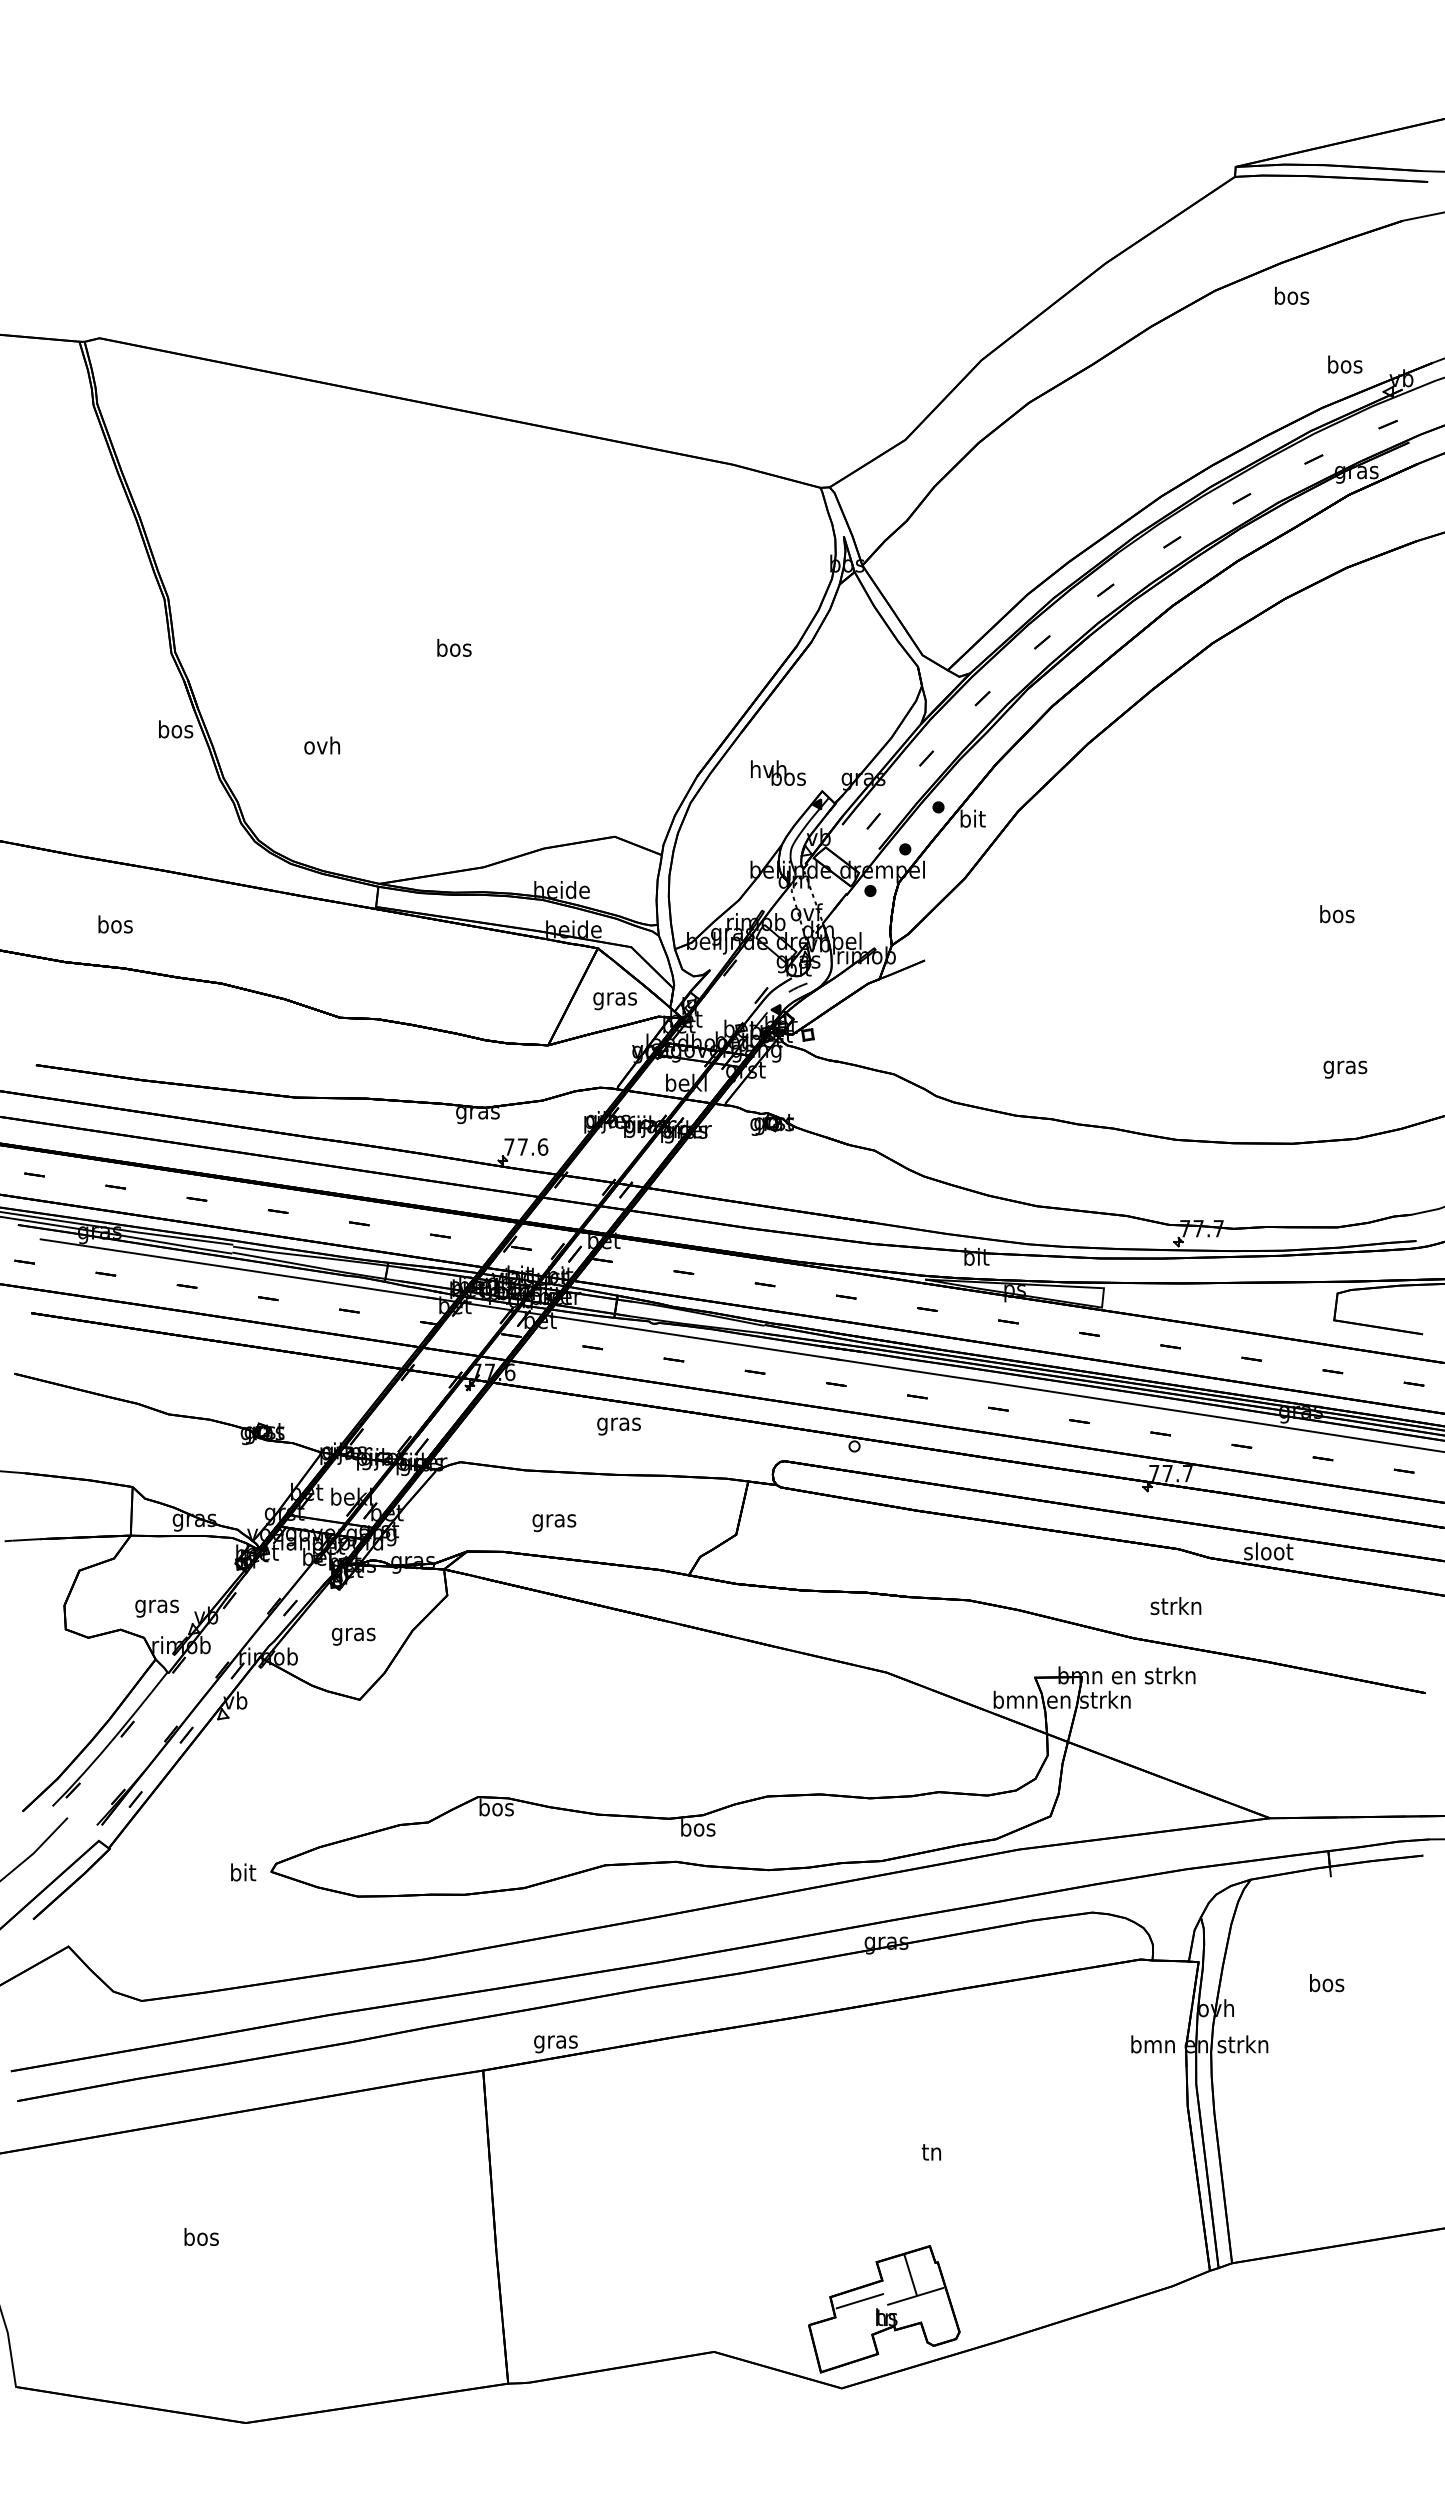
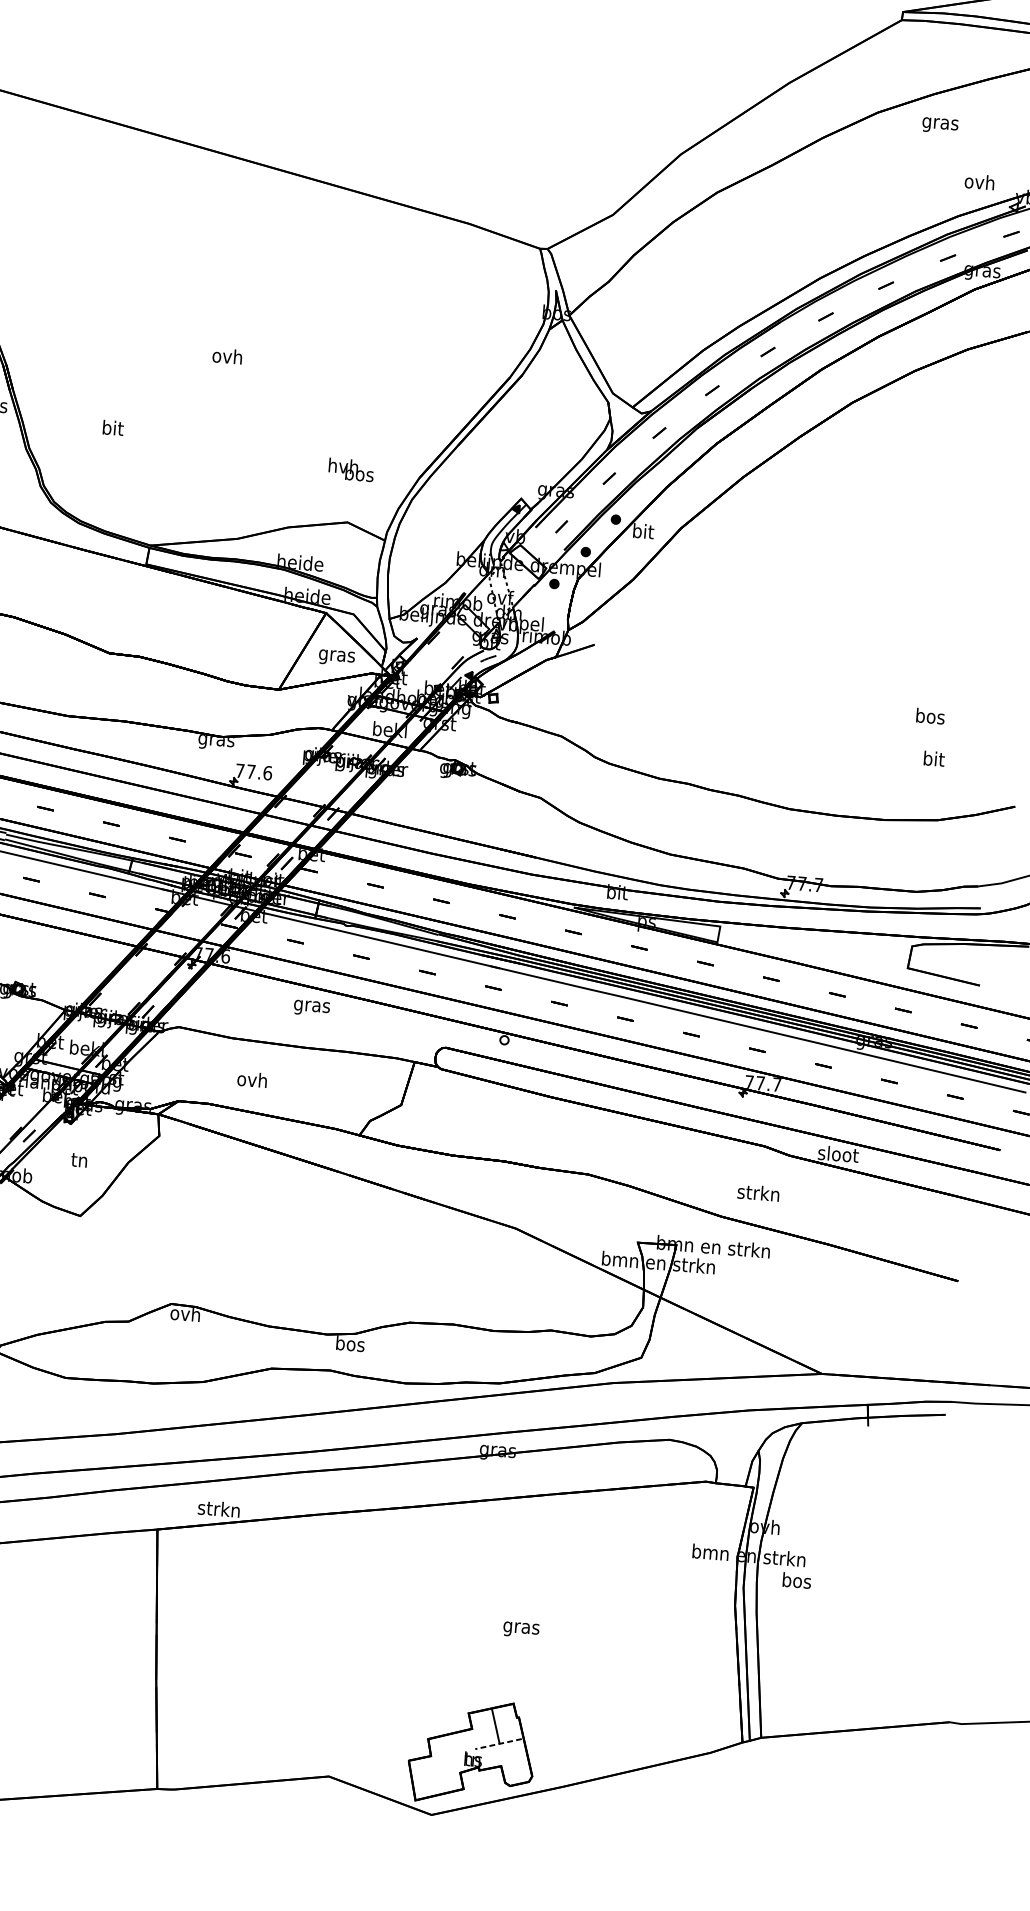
text: (1291, 297) -> (940, 123), bos -> gras
text: (1344, 364) -> (979, 181), bos -> ovh
text: (453, 647) -> (227, 355), bos -> ovh
text: (322, 745) -> (112, 427), ovh -> bit
text: (778, 772) -> (351, 469), moved
text: (1337, 914) -> (930, 716), moved
text: (1345, 1067) -> (933, 760), gras -> bit
text: (554, 1520) -> (252, 1081), gras -> ovh
text: (353, 1634) -> (79, 1161), gras -> tn
text: (495, 1807) -> (184, 1313), bos -> ovh
text: (1327, 1983) -> (797, 1580), moved
text: (555, 2041) -> (218, 1510), gras -> strkn
text: (931, 2154) -> (520, 1628), tn -> gras
line: (915, 2296) -> (498, 1744), solid -> dashed
line: (859, 2301) -> (451, 1744), removed

